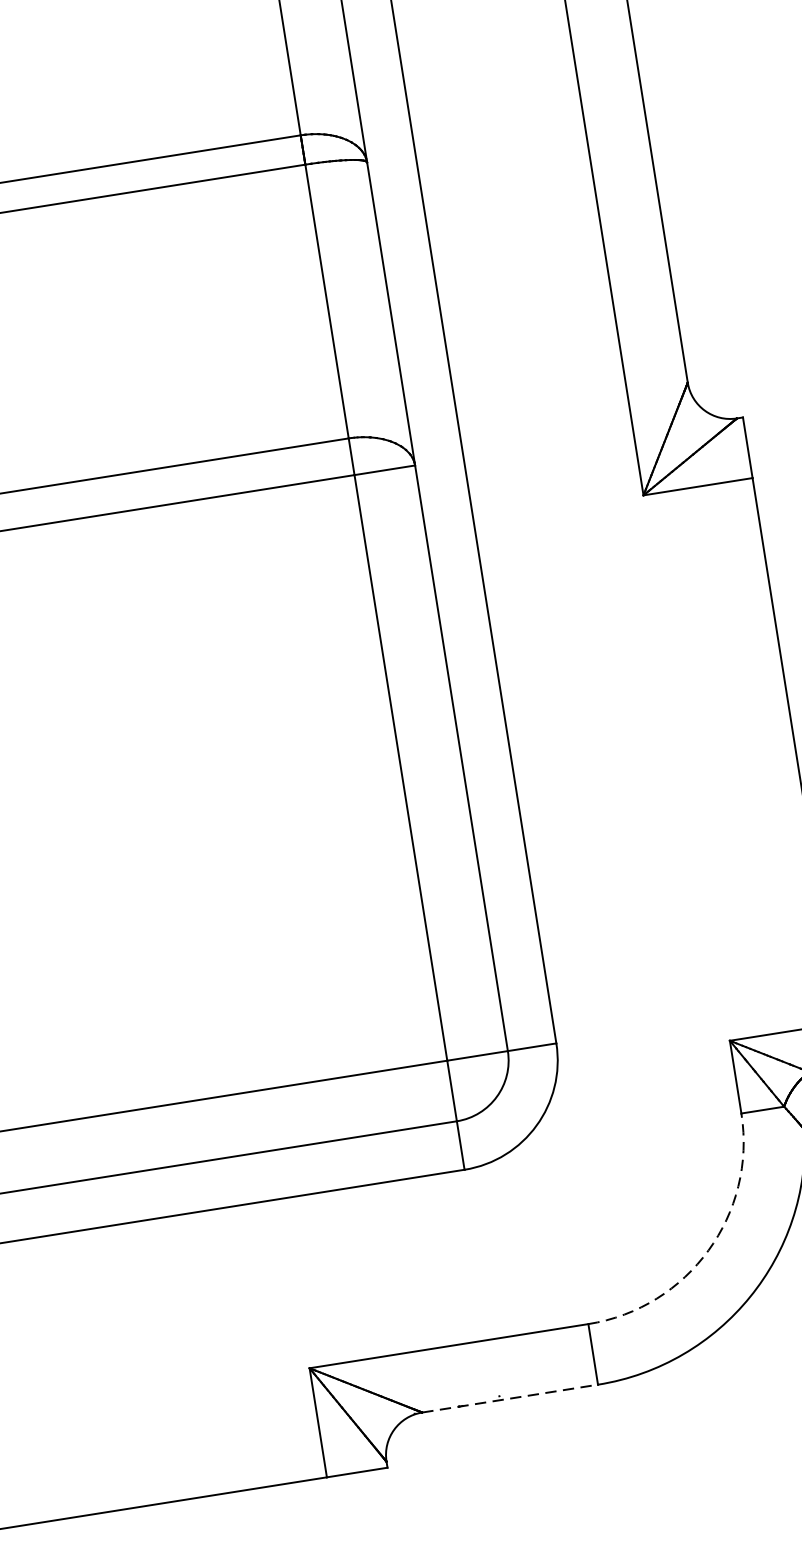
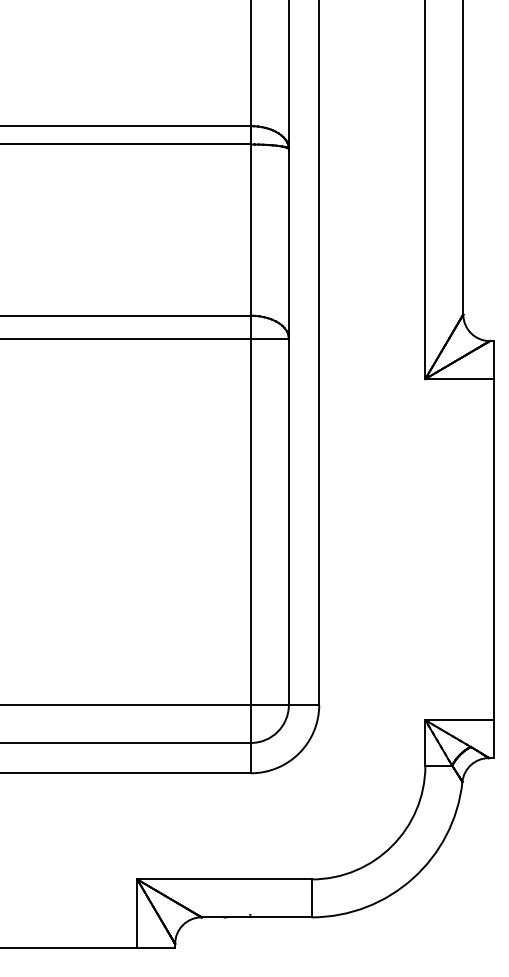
arc: (709, 1250) -> (392, 846), dashed -> solid
line: (509, 1398) -> (256, 917), dashed -> solid

